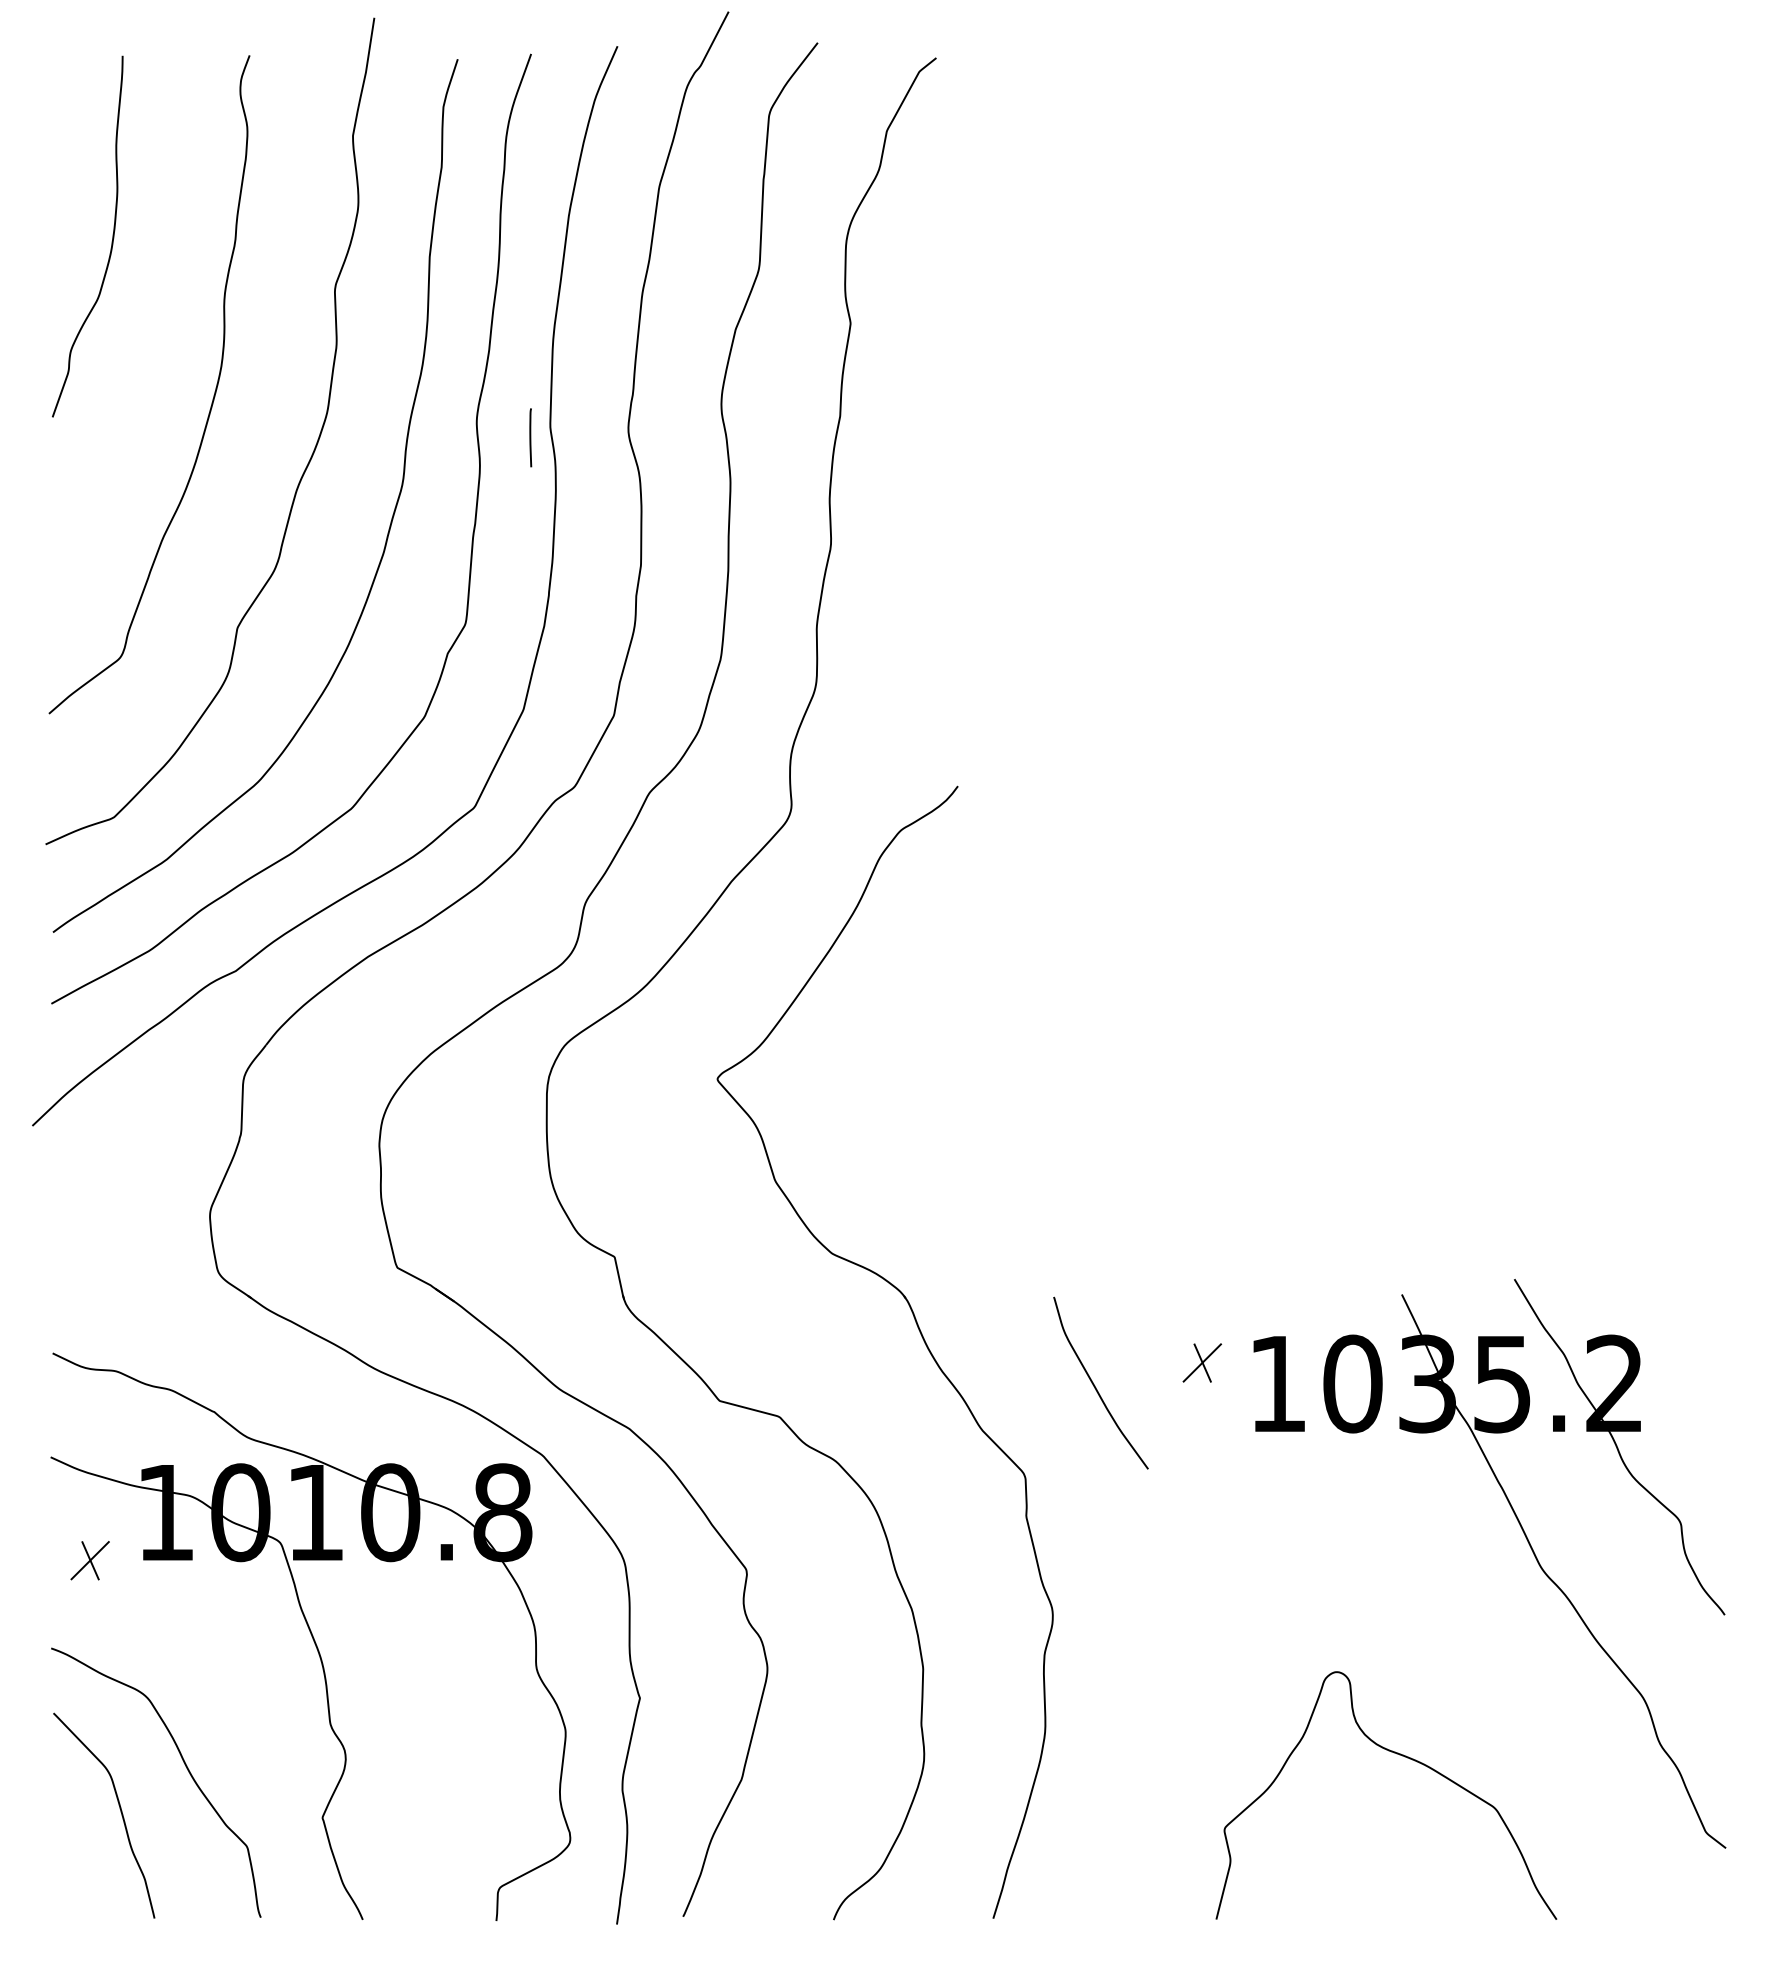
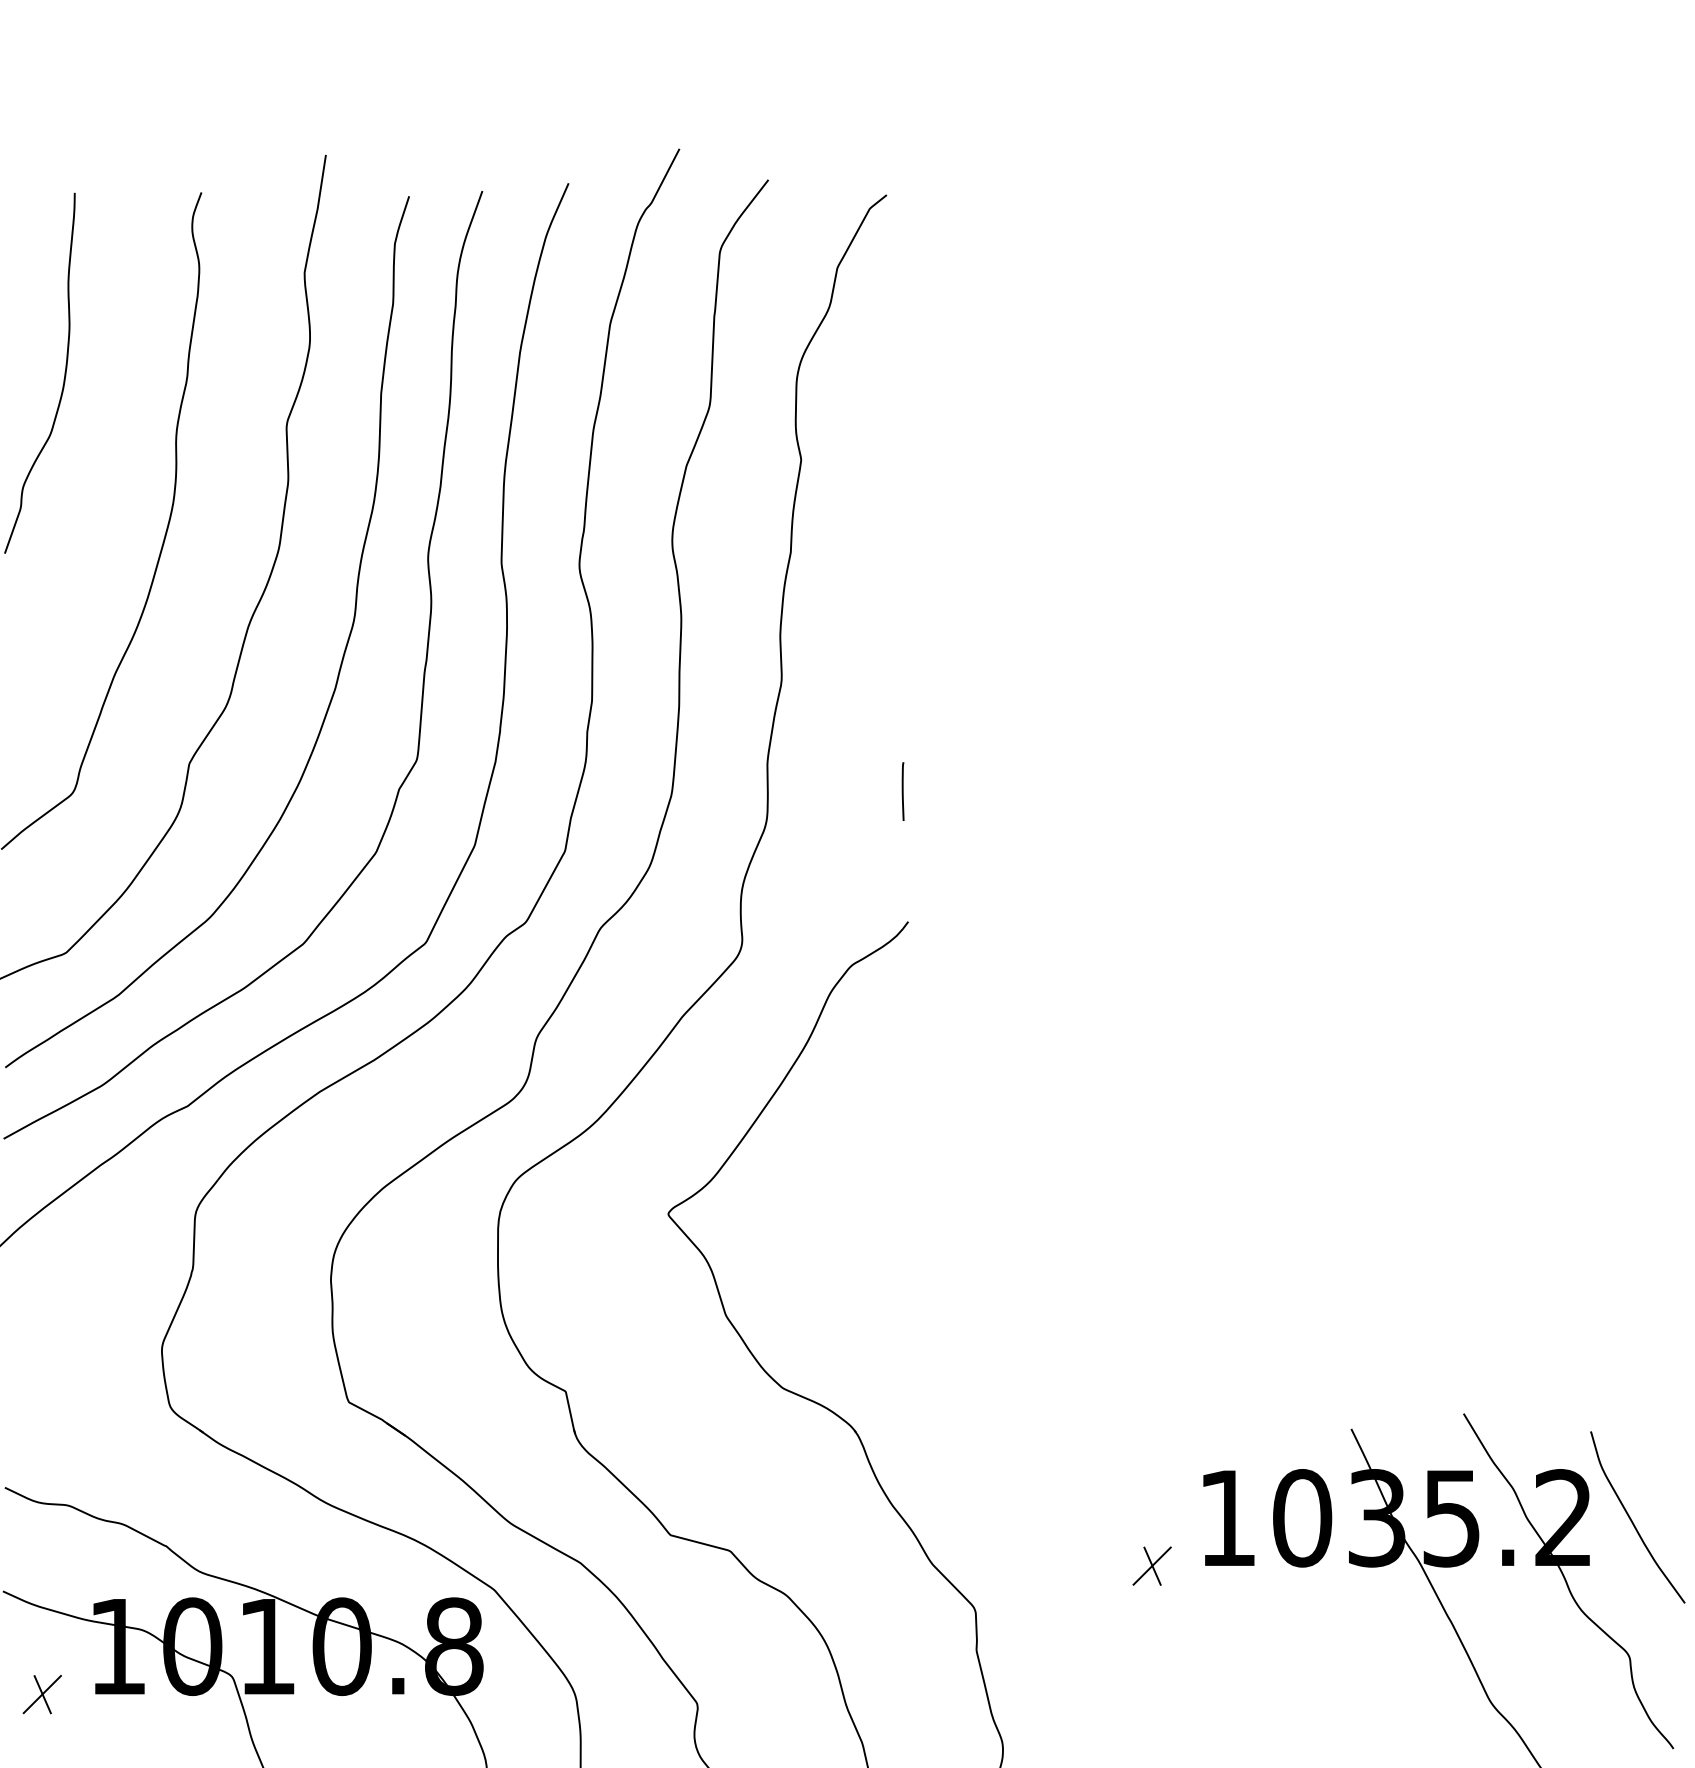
line: (530, 437) -> (902, 791), moved
part: (1202, 1362) -> (1152, 1565), moved
curve: (1095, 1385) -> (1632, 1519), moved

